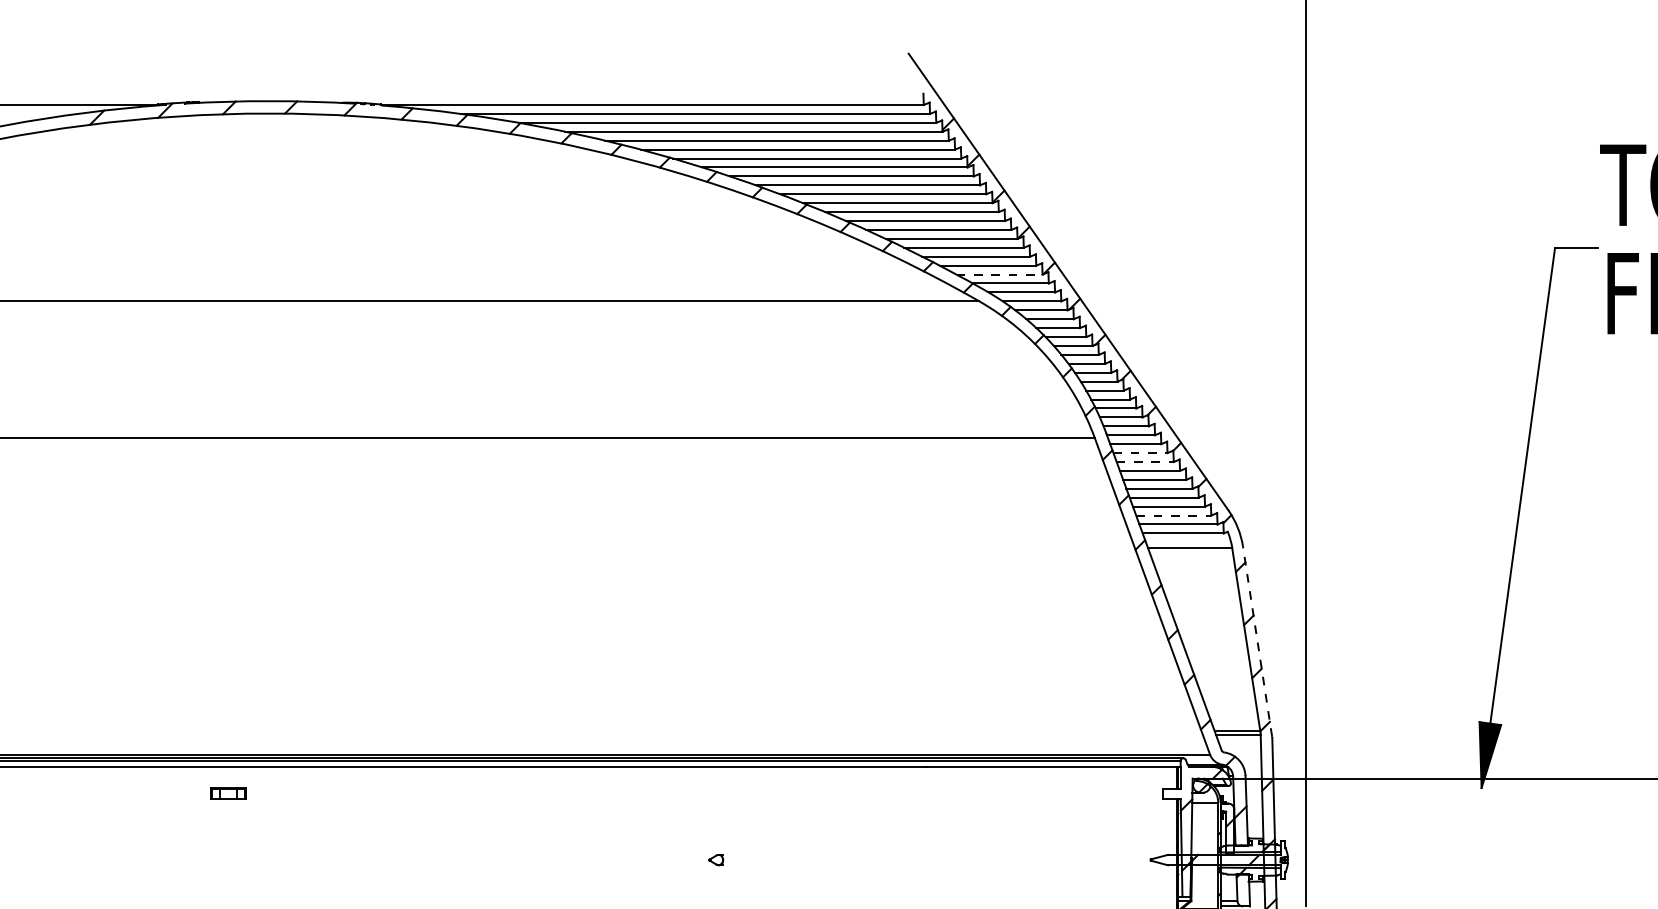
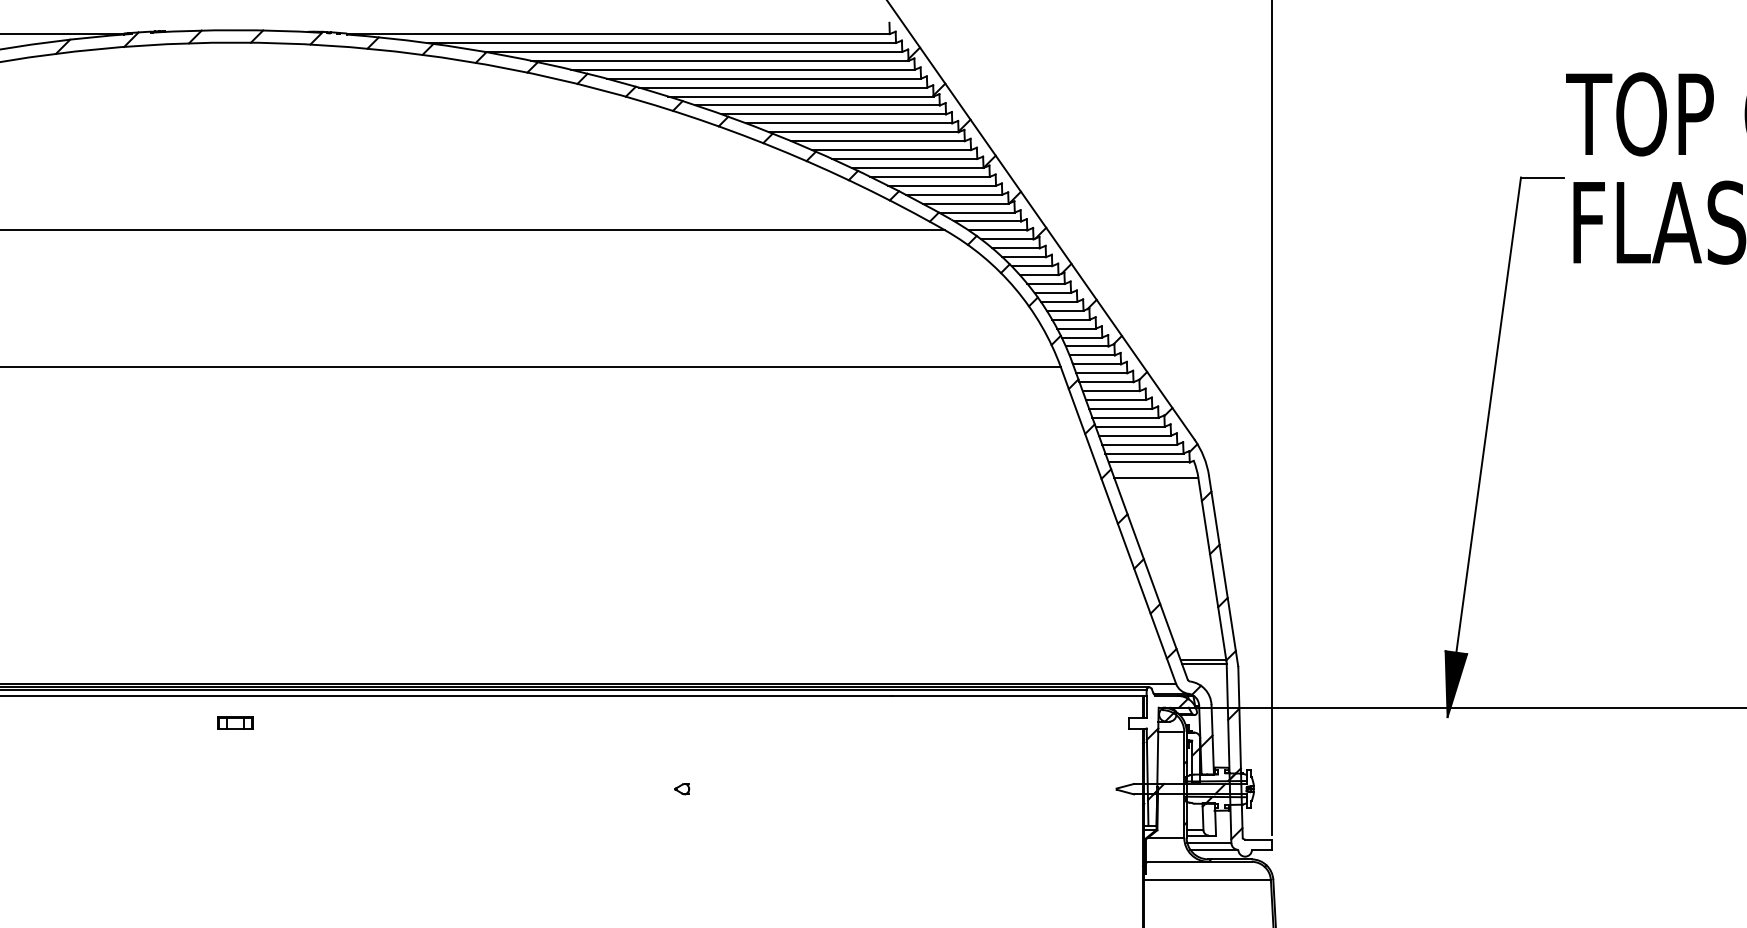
line: (1000, 274) -> (966, 203), dashed -> solid
line: (1141, 453) -> (1107, 382), dashed -> solid
line: (1145, 462) -> (1111, 391), dashed -> solid
line: (1173, 515) -> (1139, 444), dashed -> solid
line: (1257, 641) -> (1223, 570), dashed -> solid
part: (228, 793) -> (235, 722), moved

